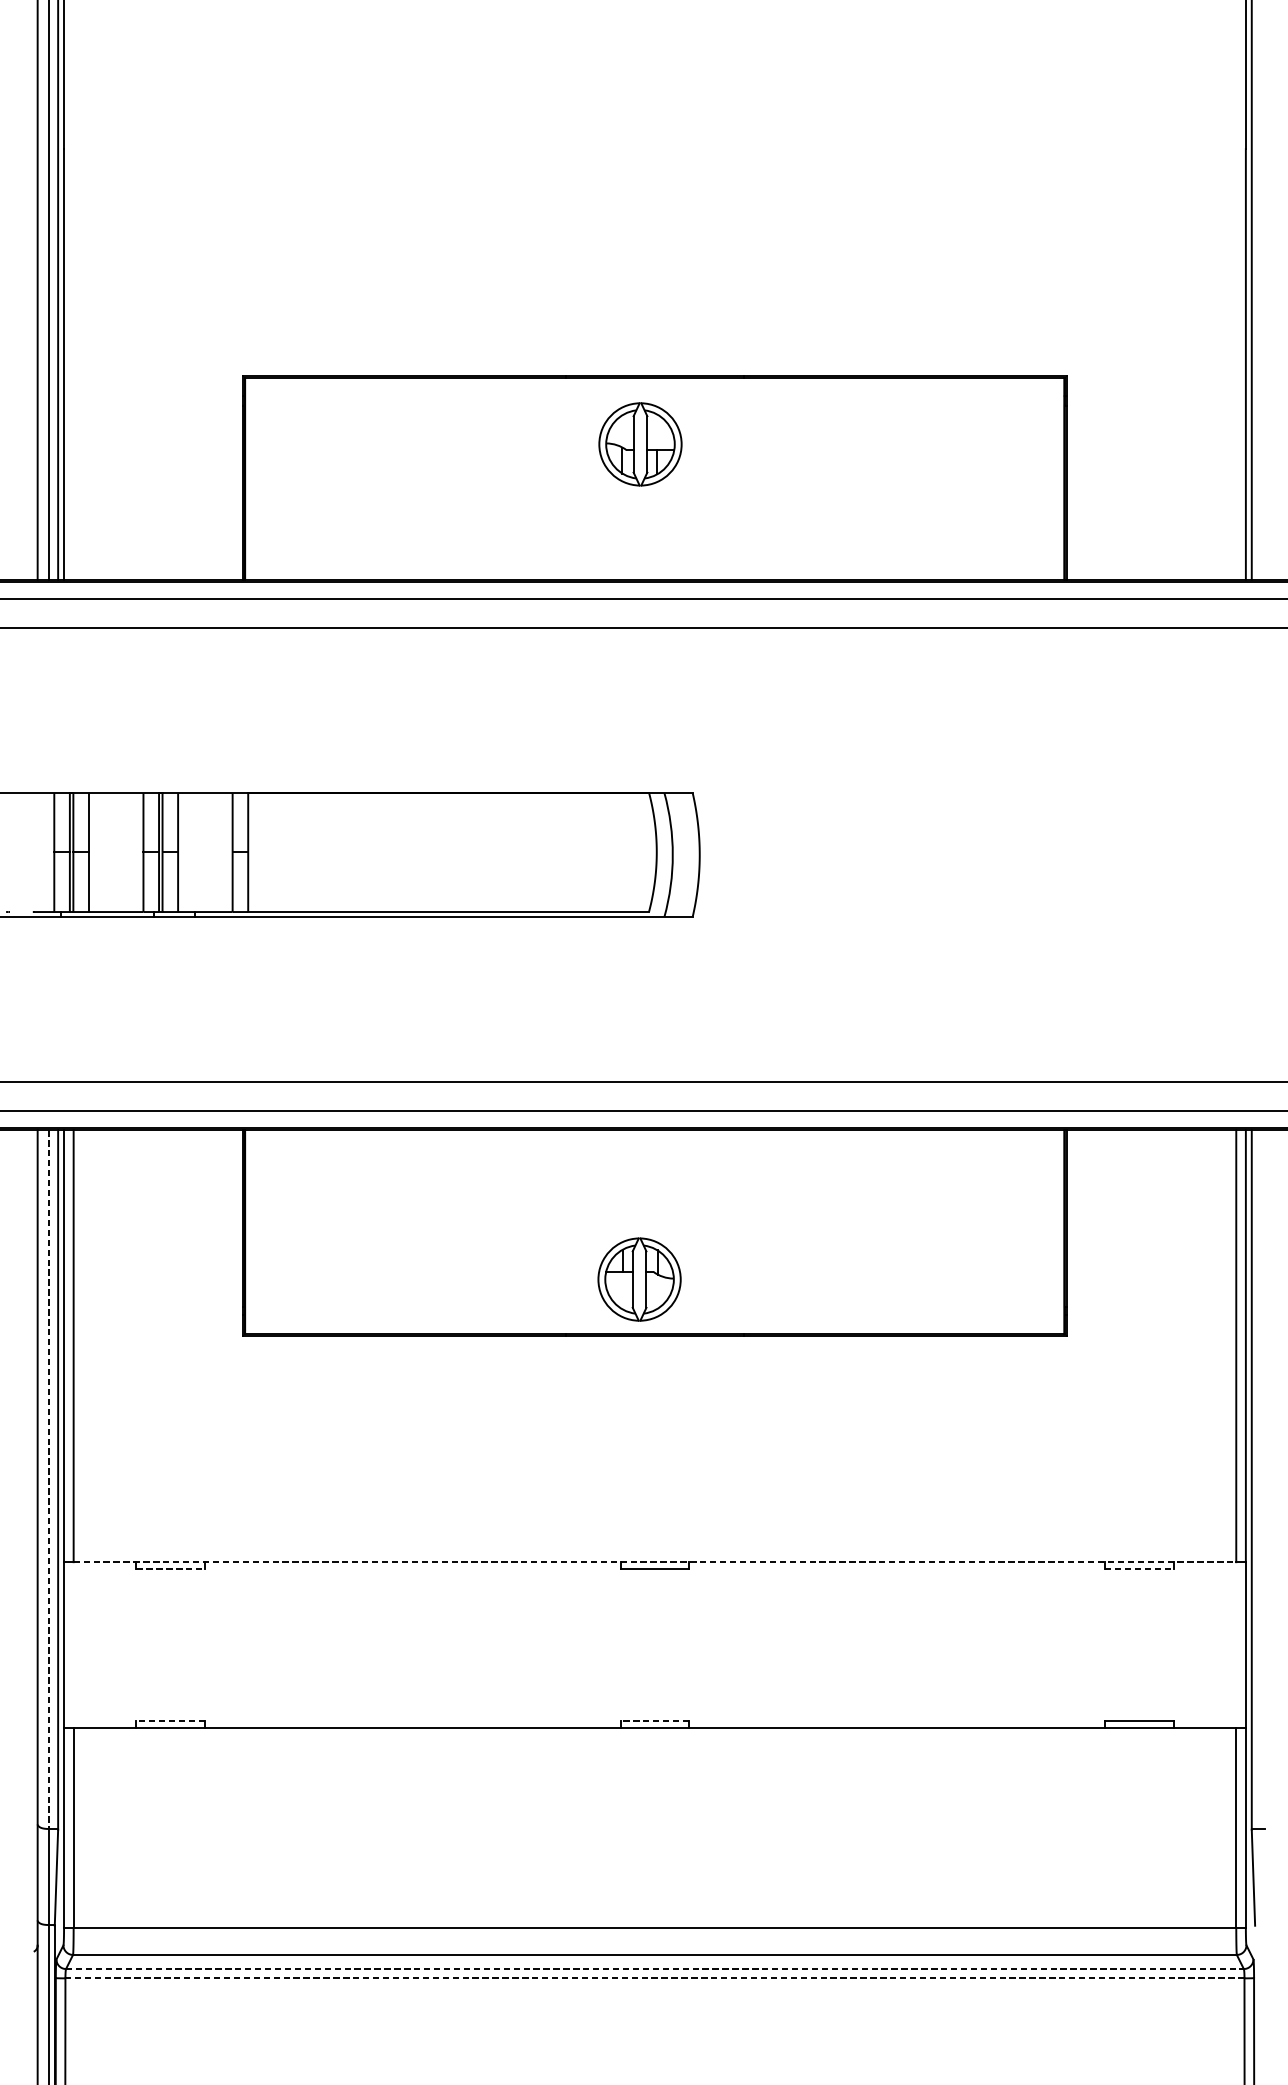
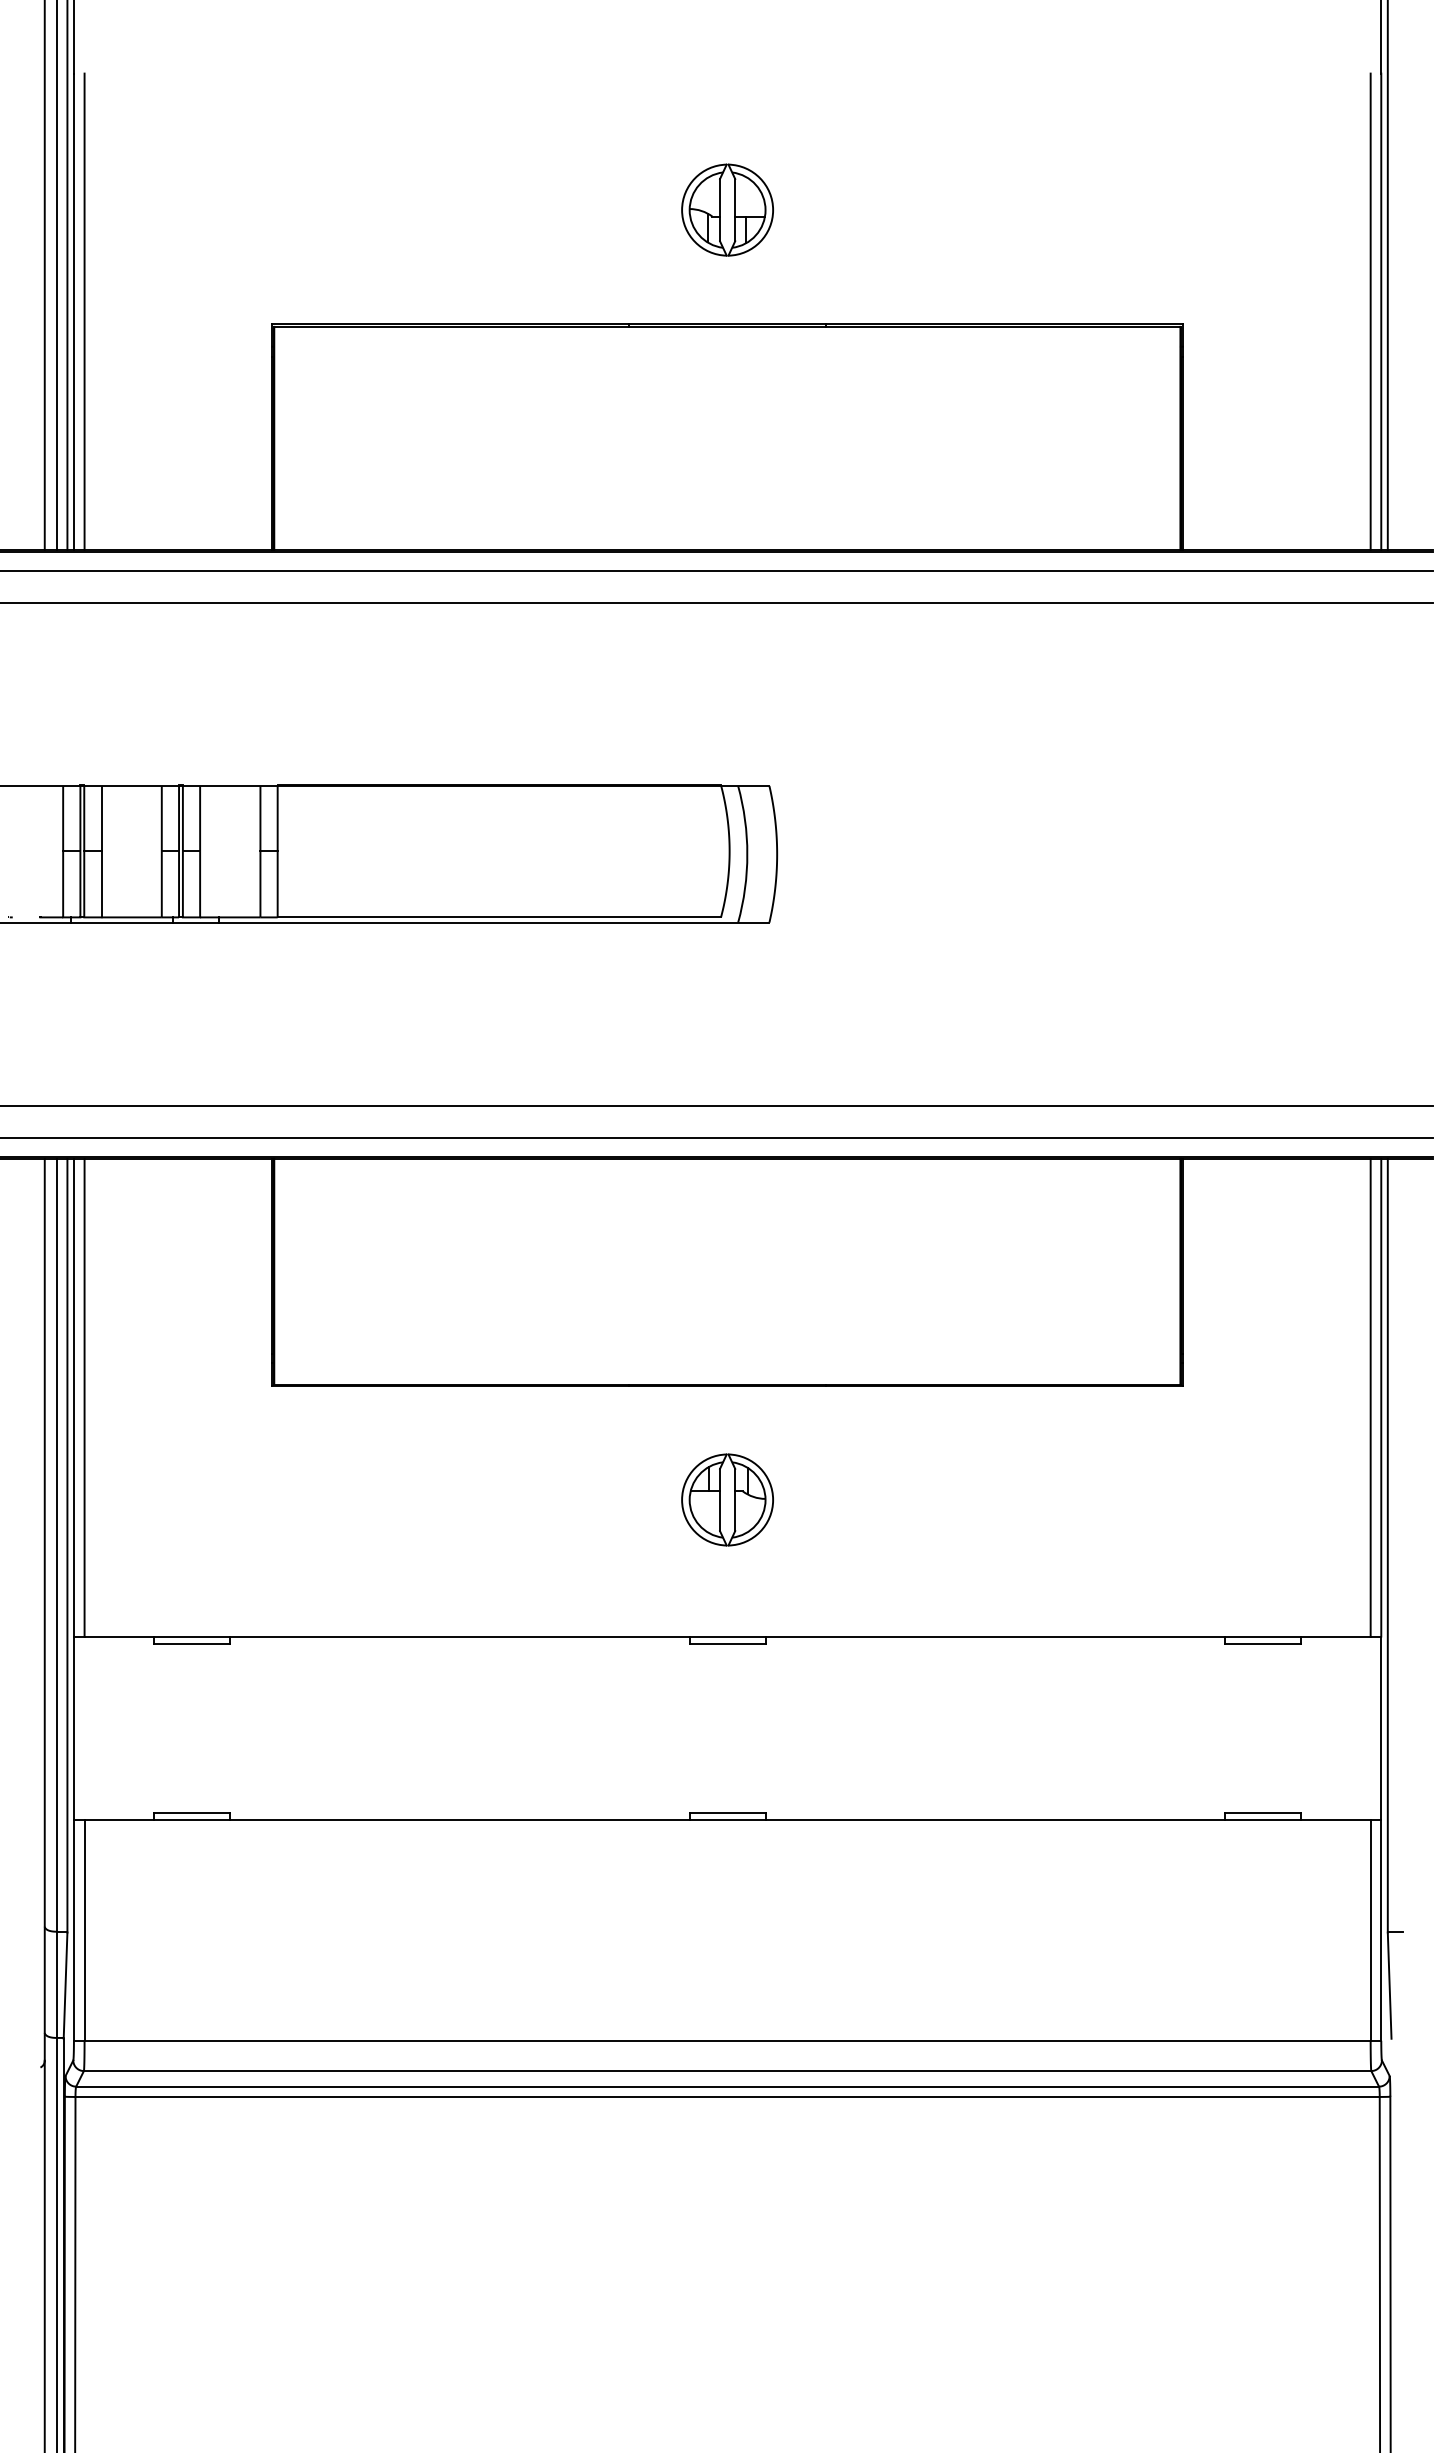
line: (73, 364) -> (84, 311), added
line: (1236, 364) -> (1370, 311), added
part: (640, 443) -> (727, 209), moved
part: (639, 1279) -> (727, 1499), moved
line: (48, 1479) -> (56, 1545), dashed -> solid
line: (655, 1562) -> (728, 1636), dashed -> solid
line: (170, 1569) -> (191, 1644), dashed -> solid
line: (1139, 1569) -> (1263, 1644), dashed -> solid
line: (170, 1721) -> (191, 1812), dashed -> solid
line: (654, 1721) -> (727, 1812), dashed -> solid
line: (655, 1968) -> (728, 2086), dashed -> solid
line: (654, 1977) -> (727, 2096), dashed -> solid

